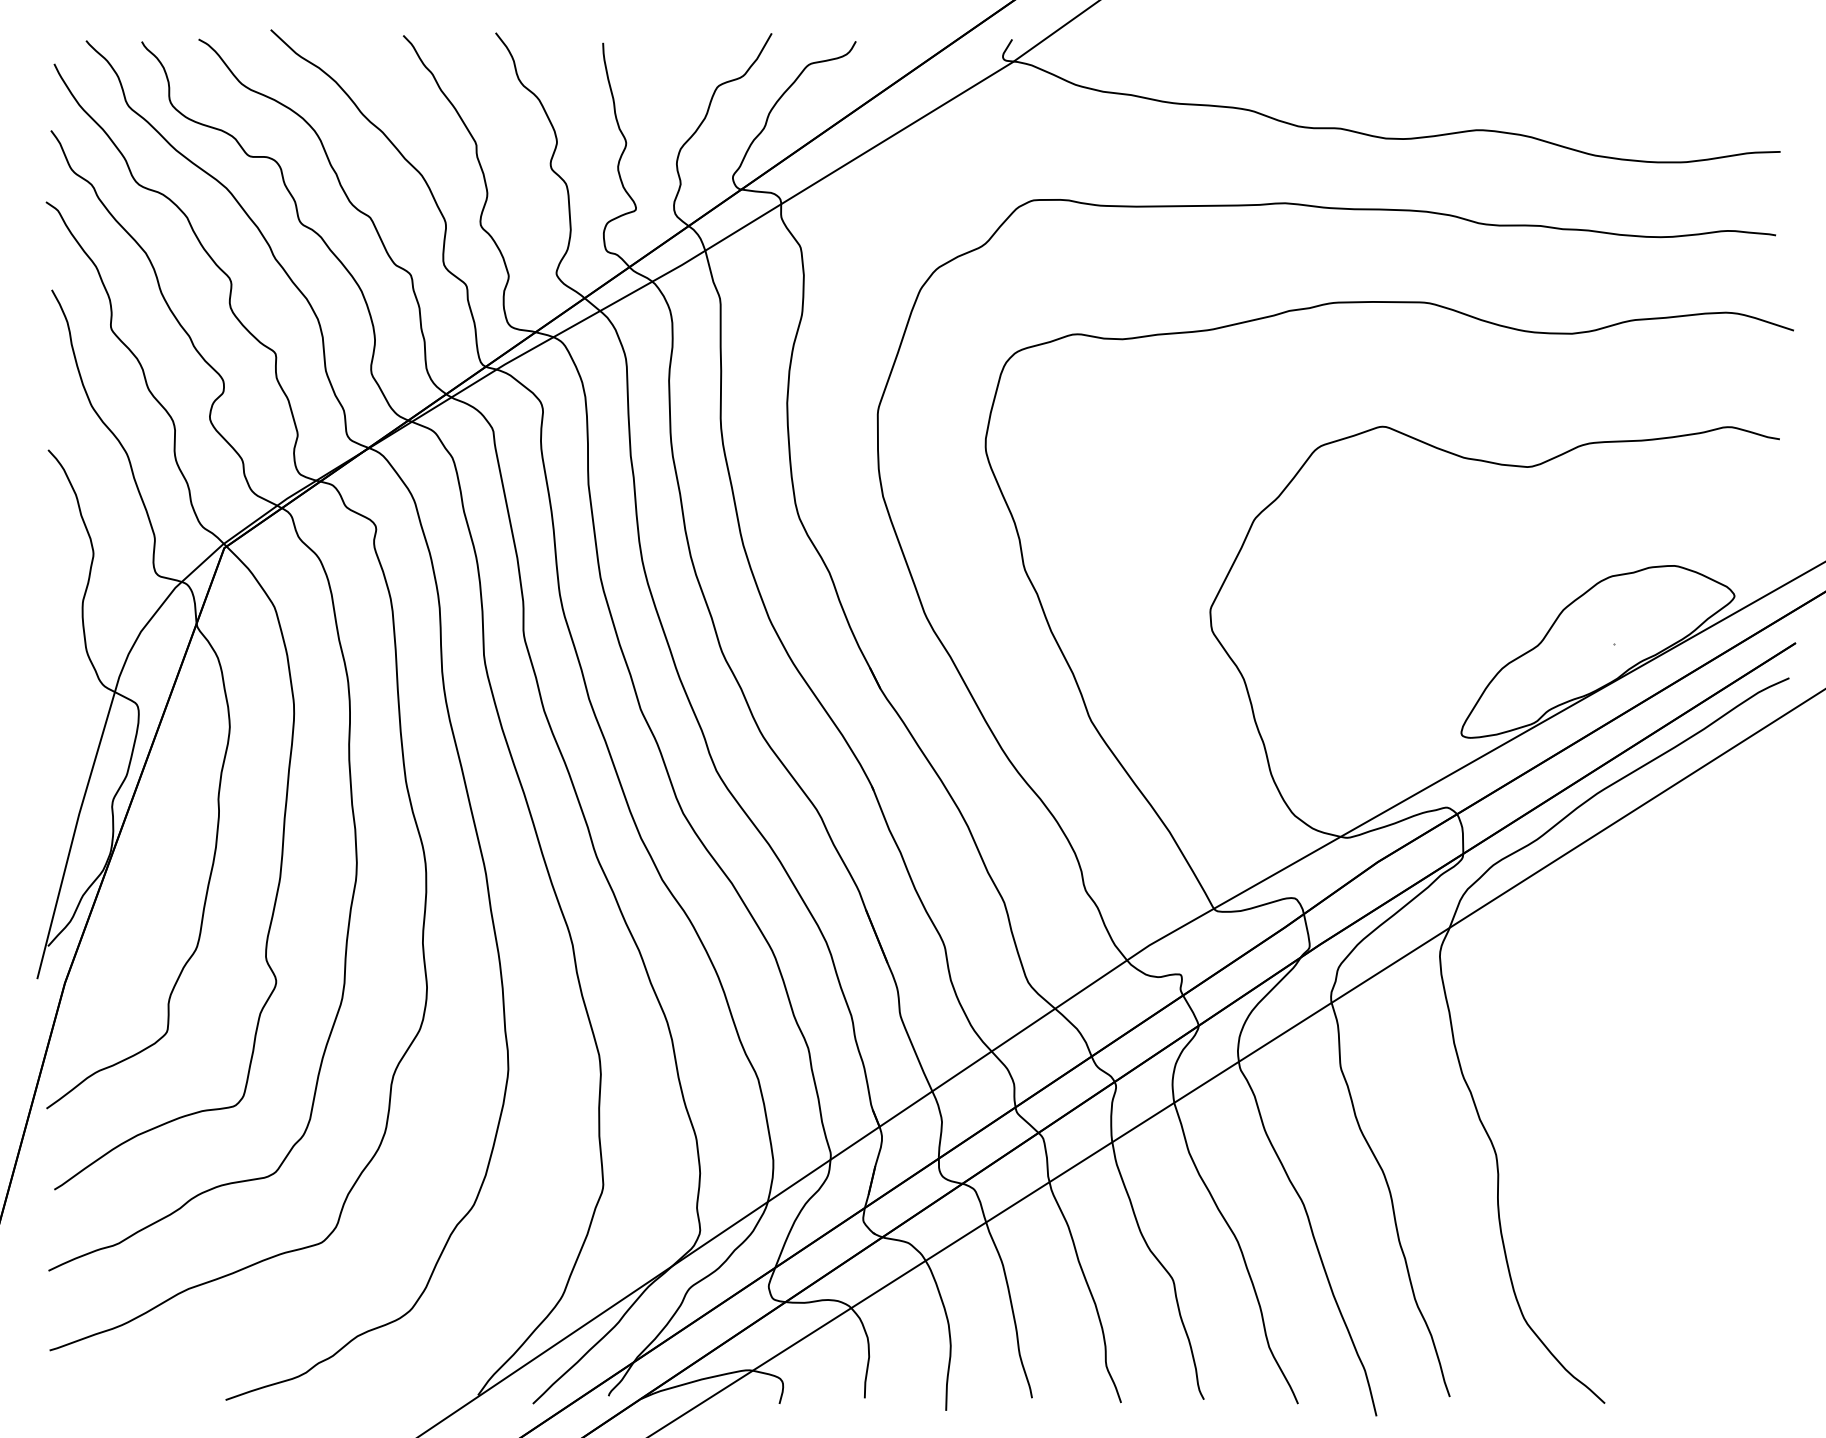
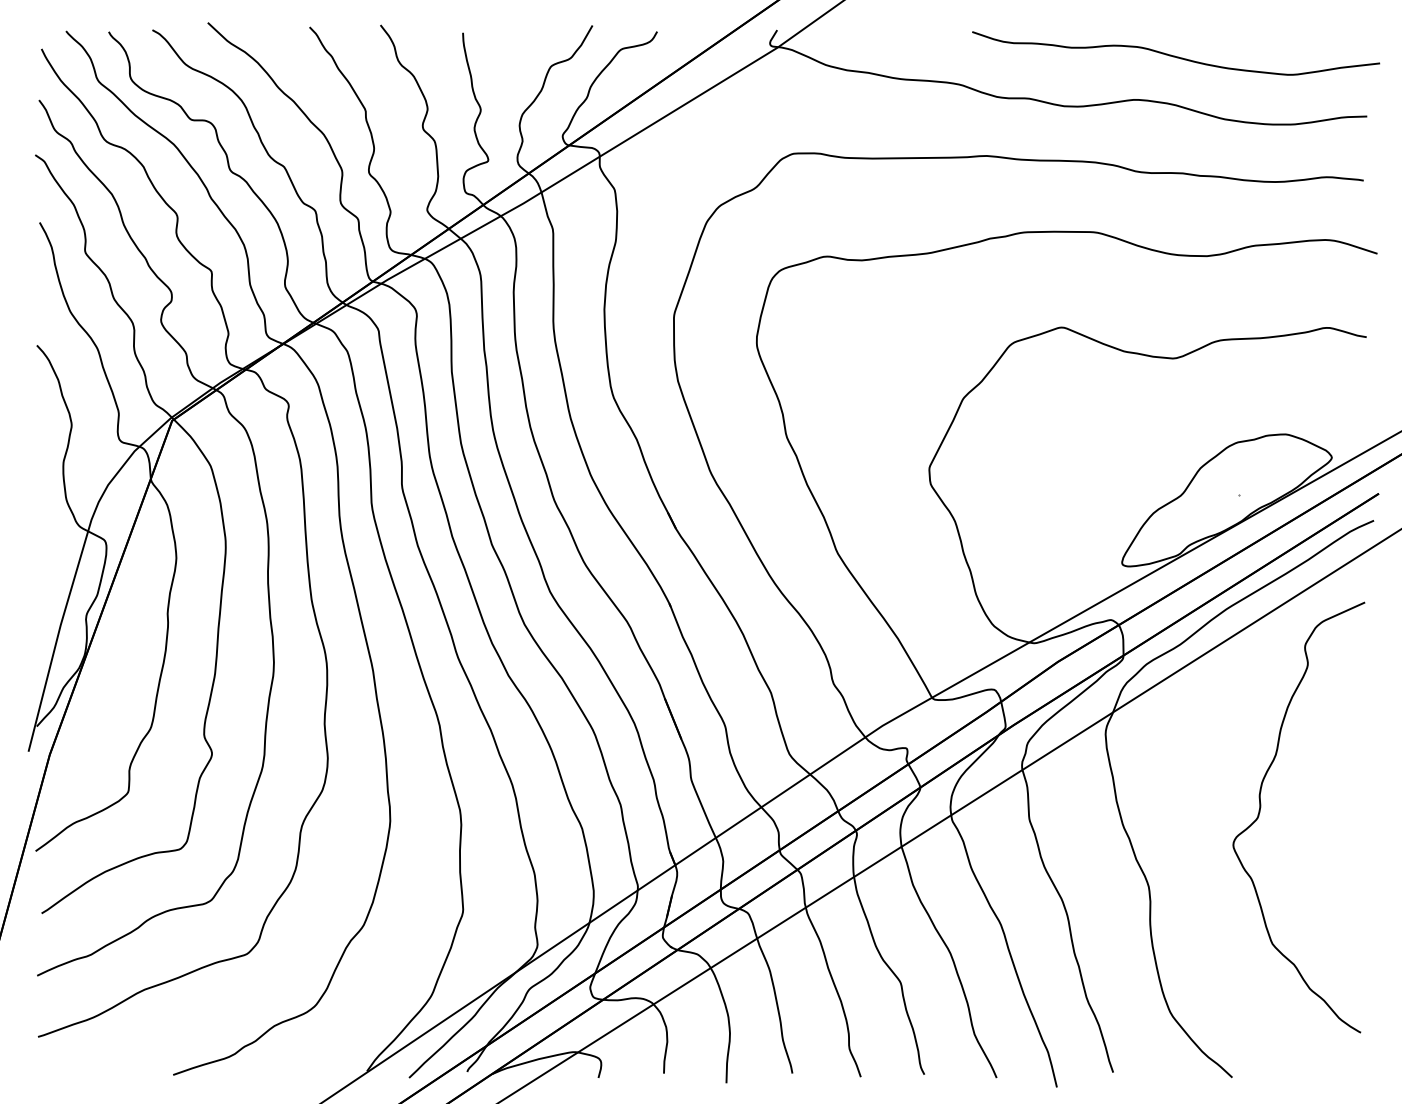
curve: (1529, 72) -> (1174, 55), added
curve: (1642, 1052) -> (1261, 808), added

